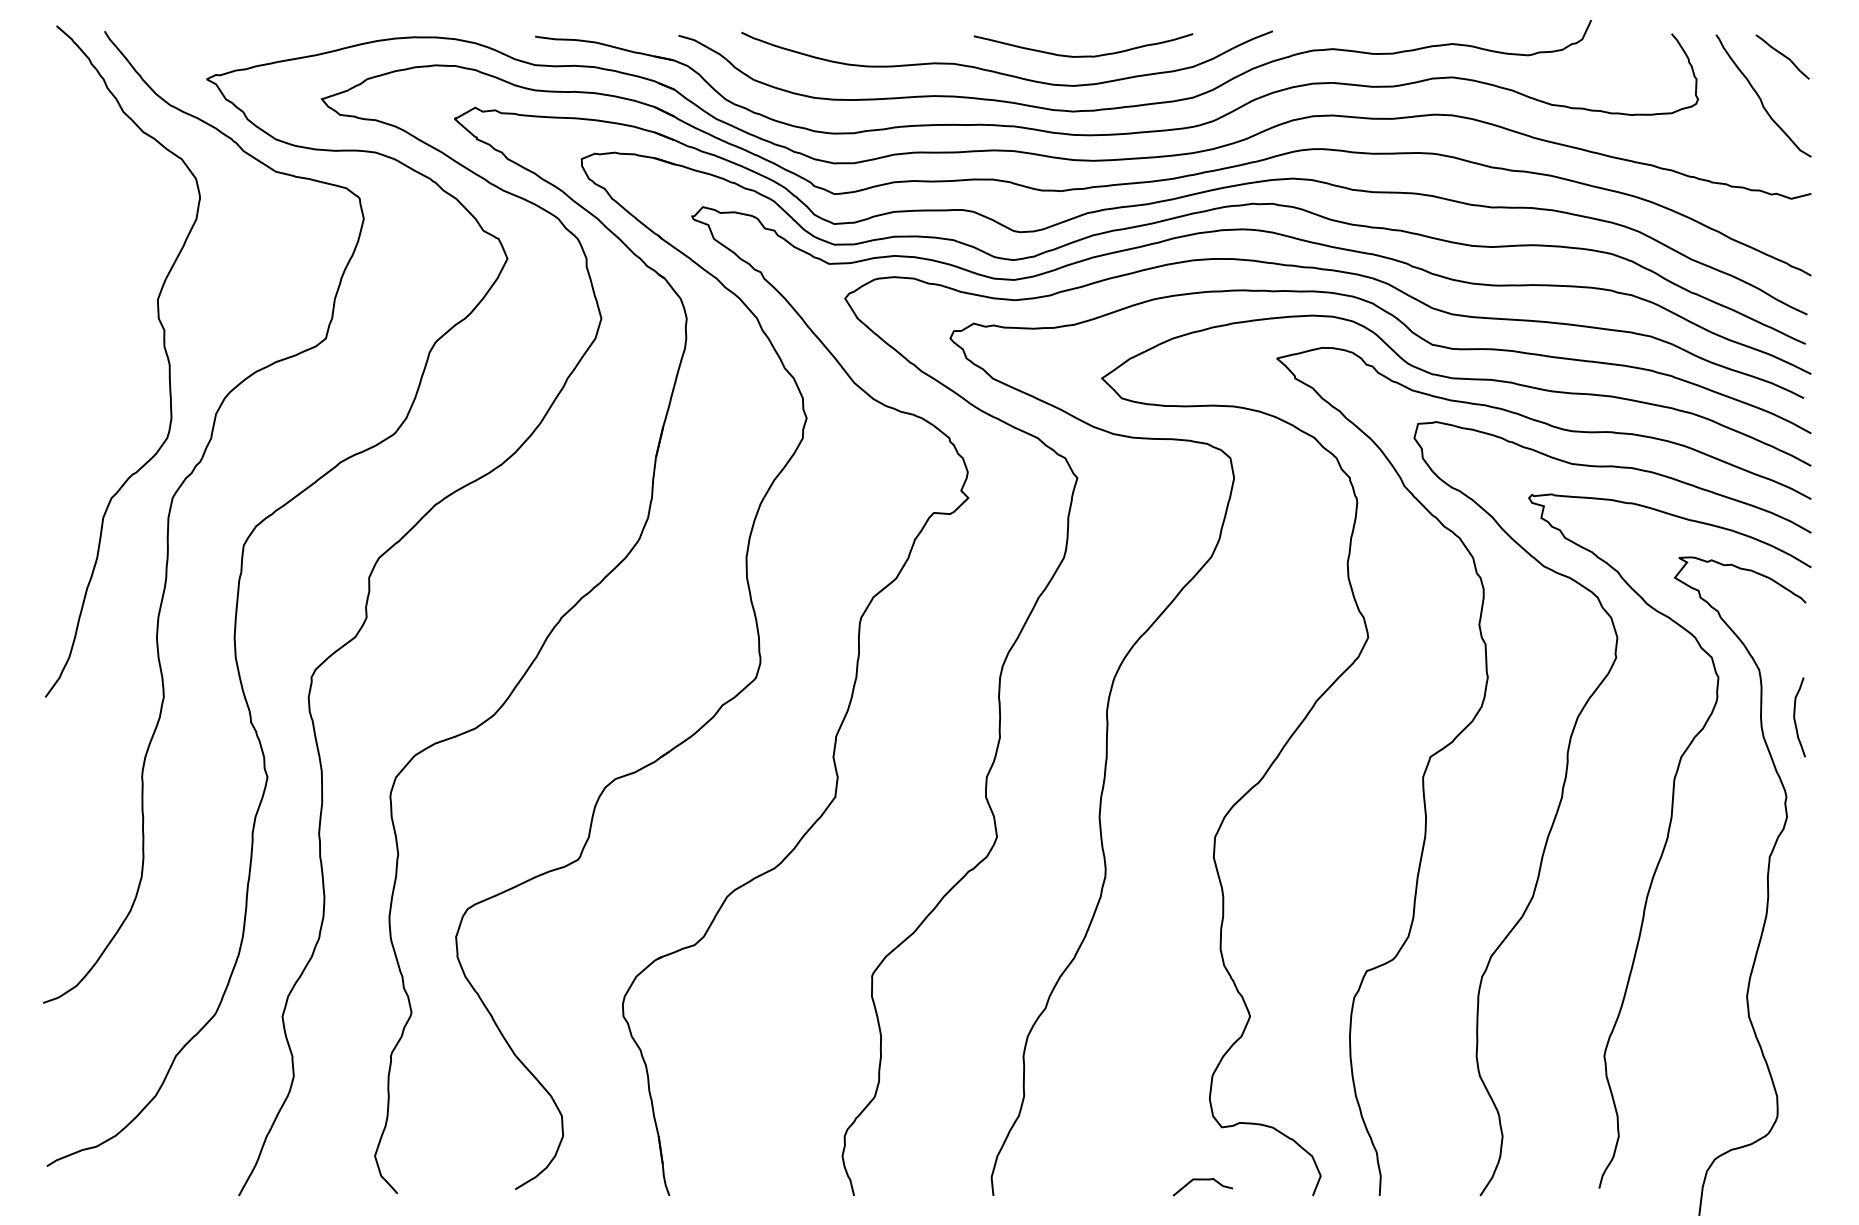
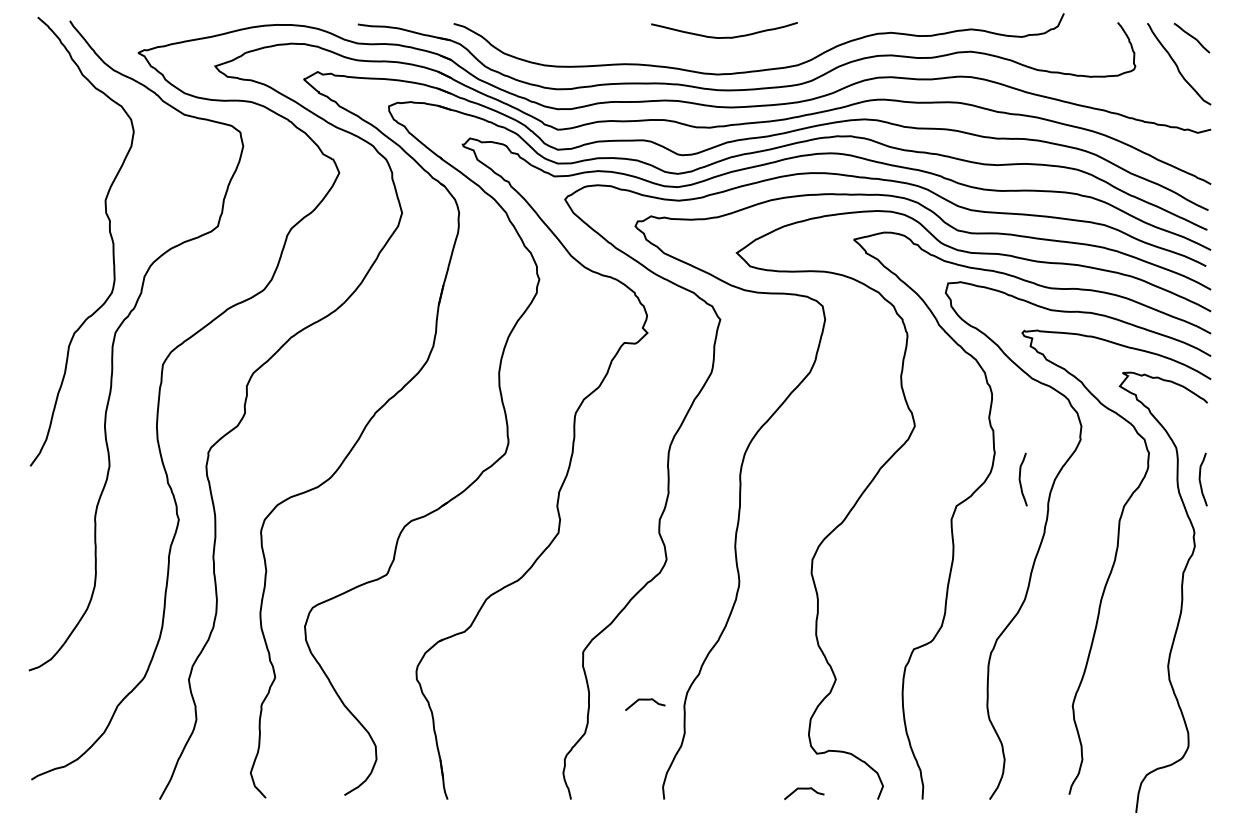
curve: (1004, 72) -> (671, 48), removed
curve: (1526, 717) -> (1020, 479), added
curve: (965, 1047) -> (645, 700), added

